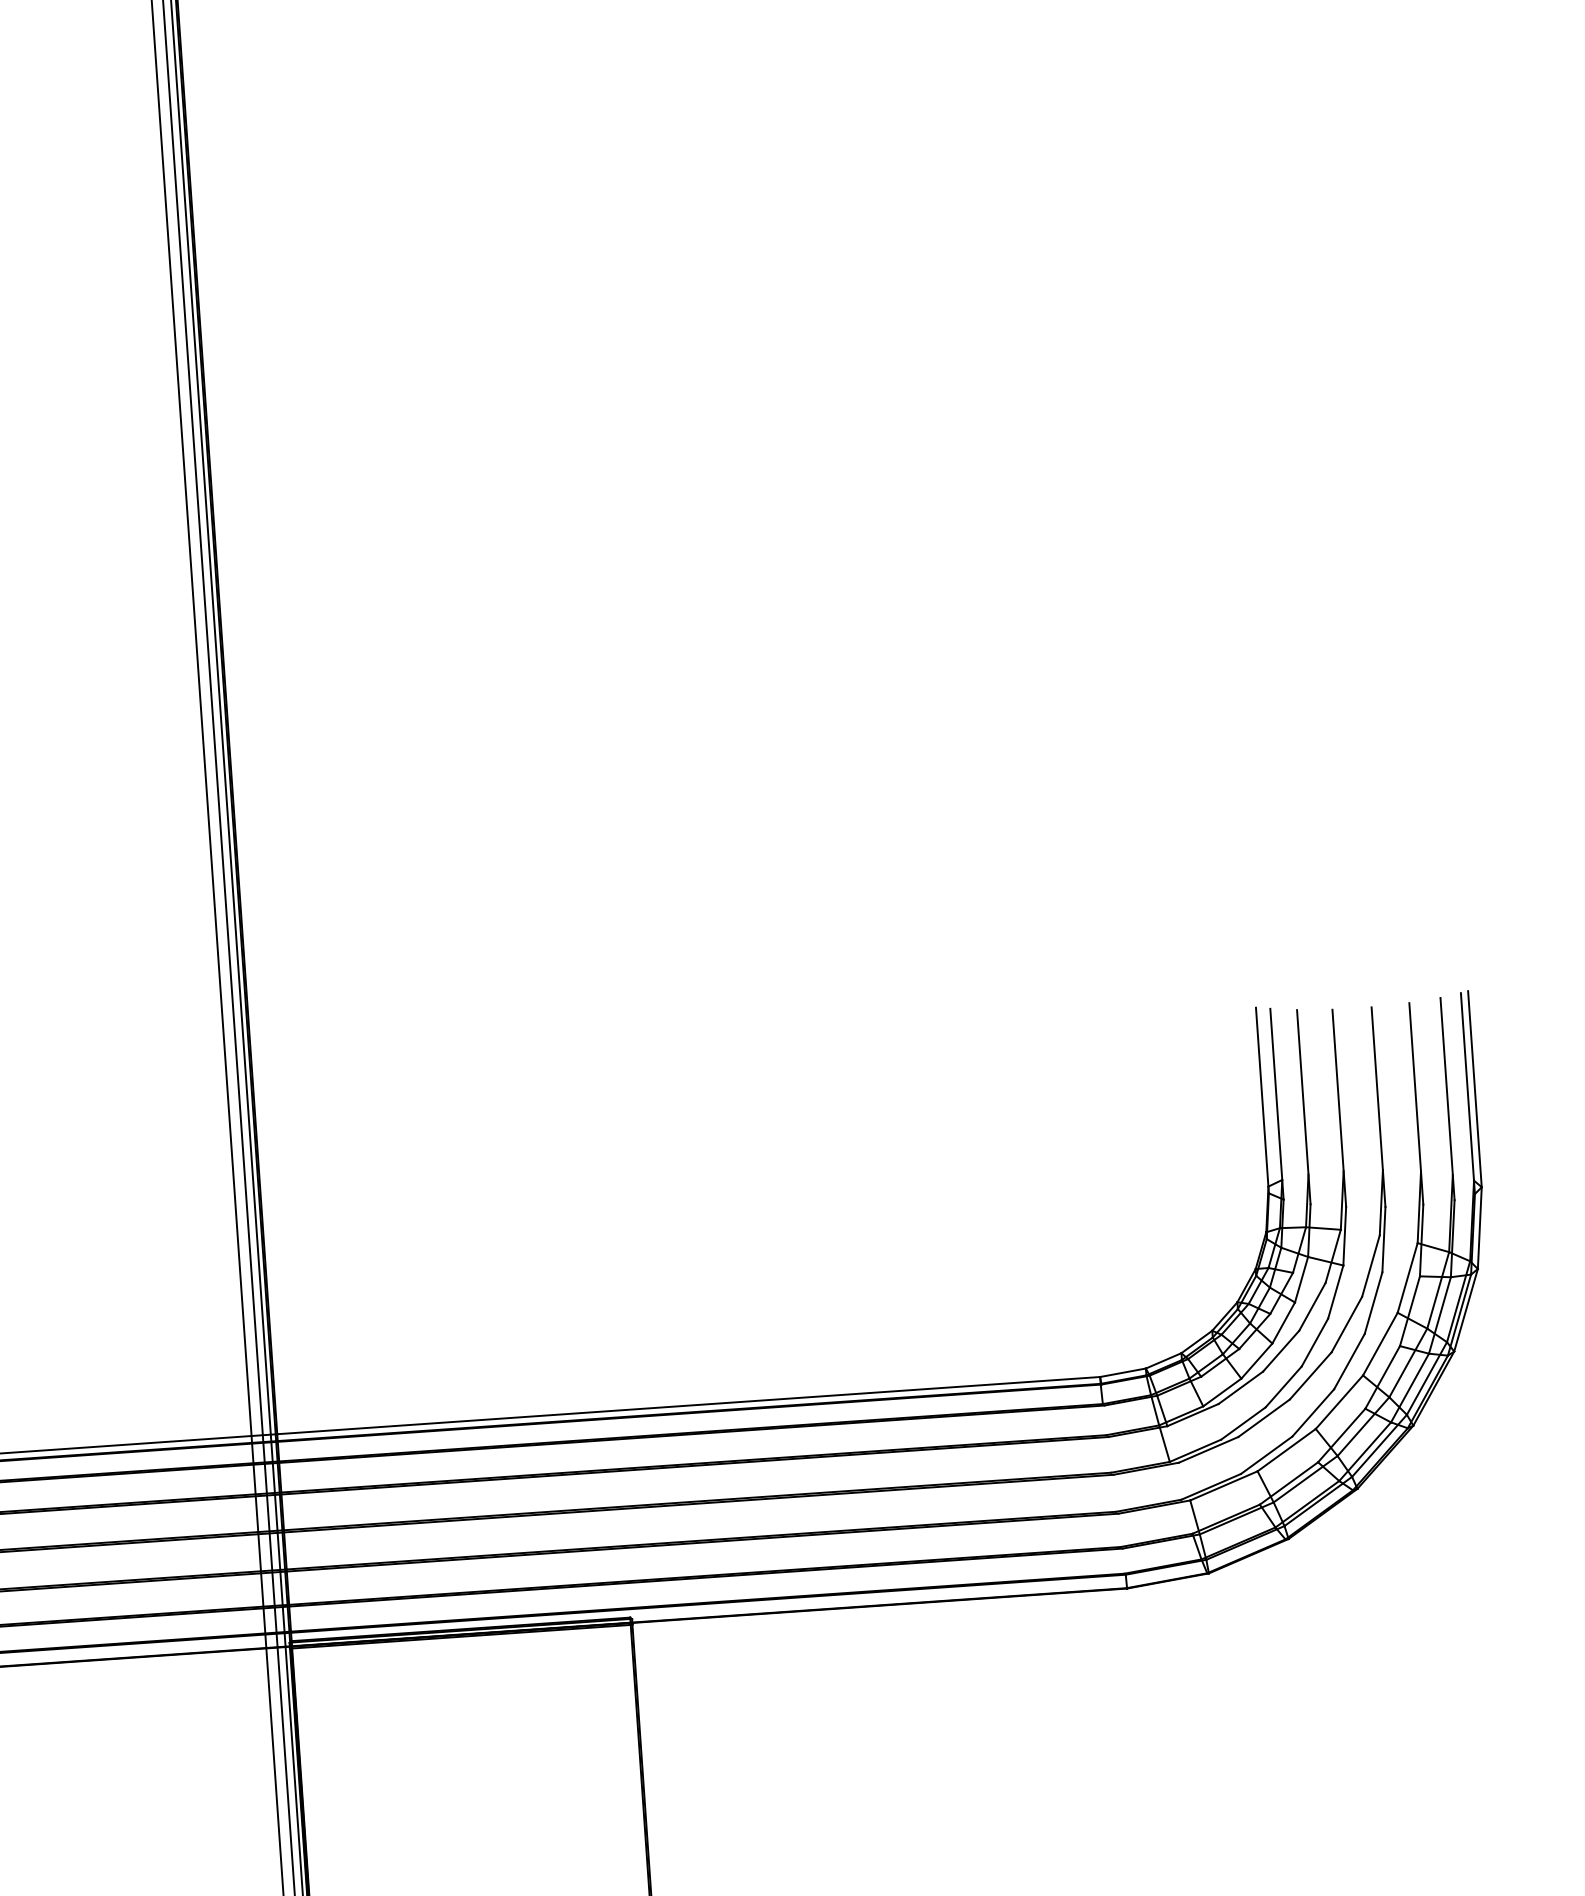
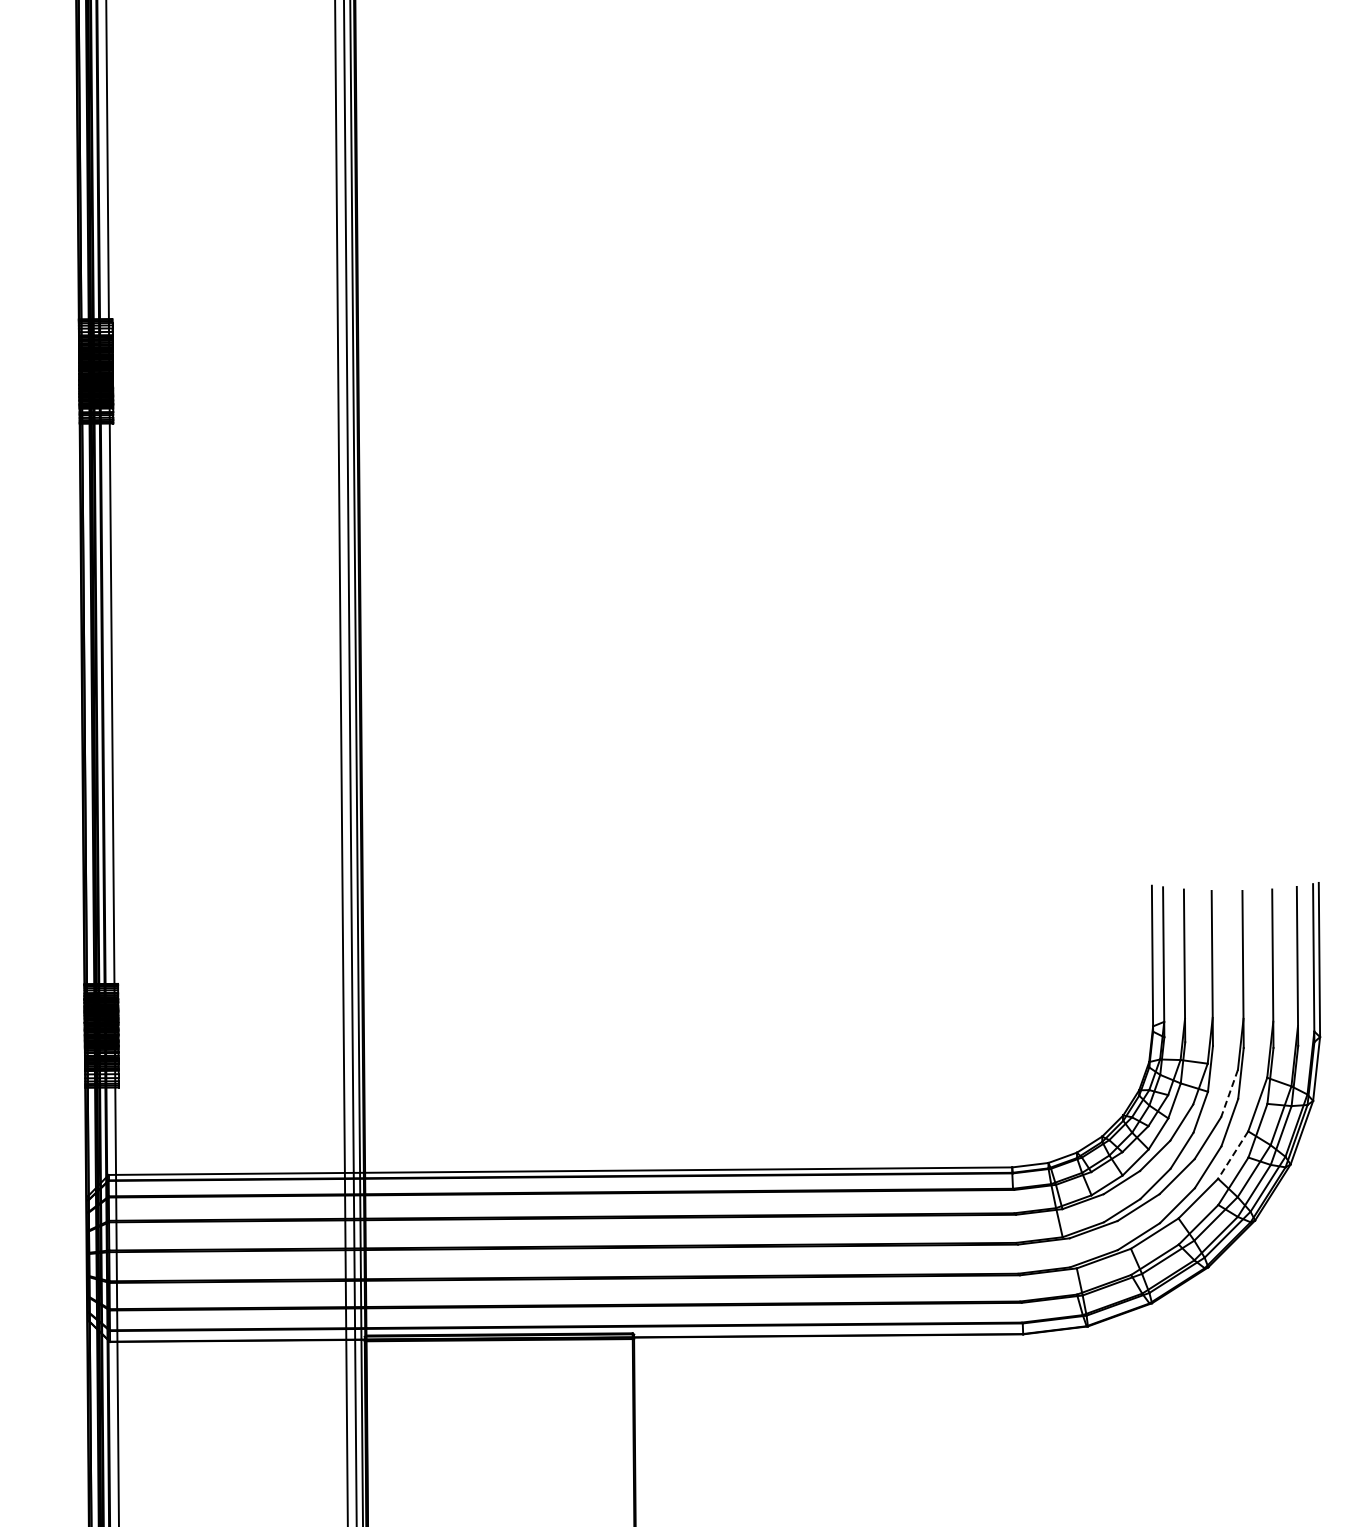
line: (1370, 1266) -> (1229, 1093), solid -> dashed
line: (1379, 1344) -> (1232, 1155), solid -> dashed

